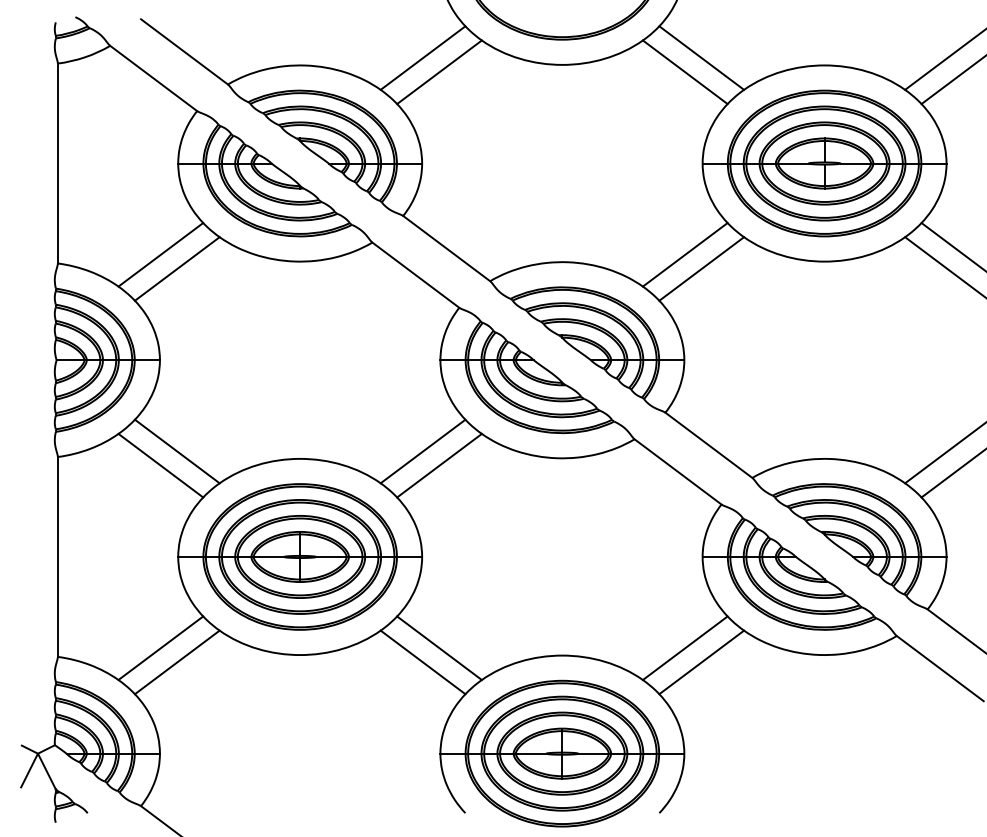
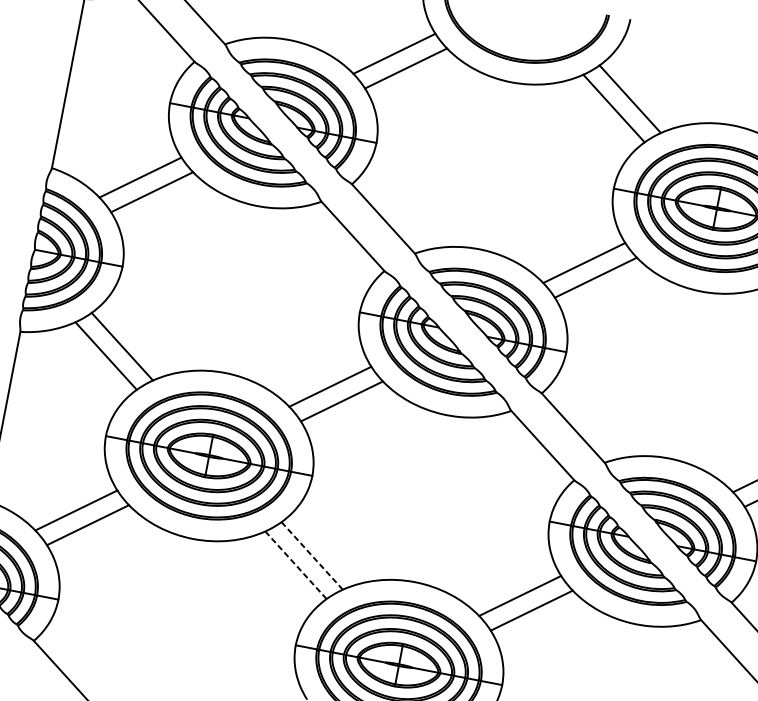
line: (439, 648) -> (312, 556), solid -> dashed
line: (423, 662) -> (296, 565), solid -> dashed

